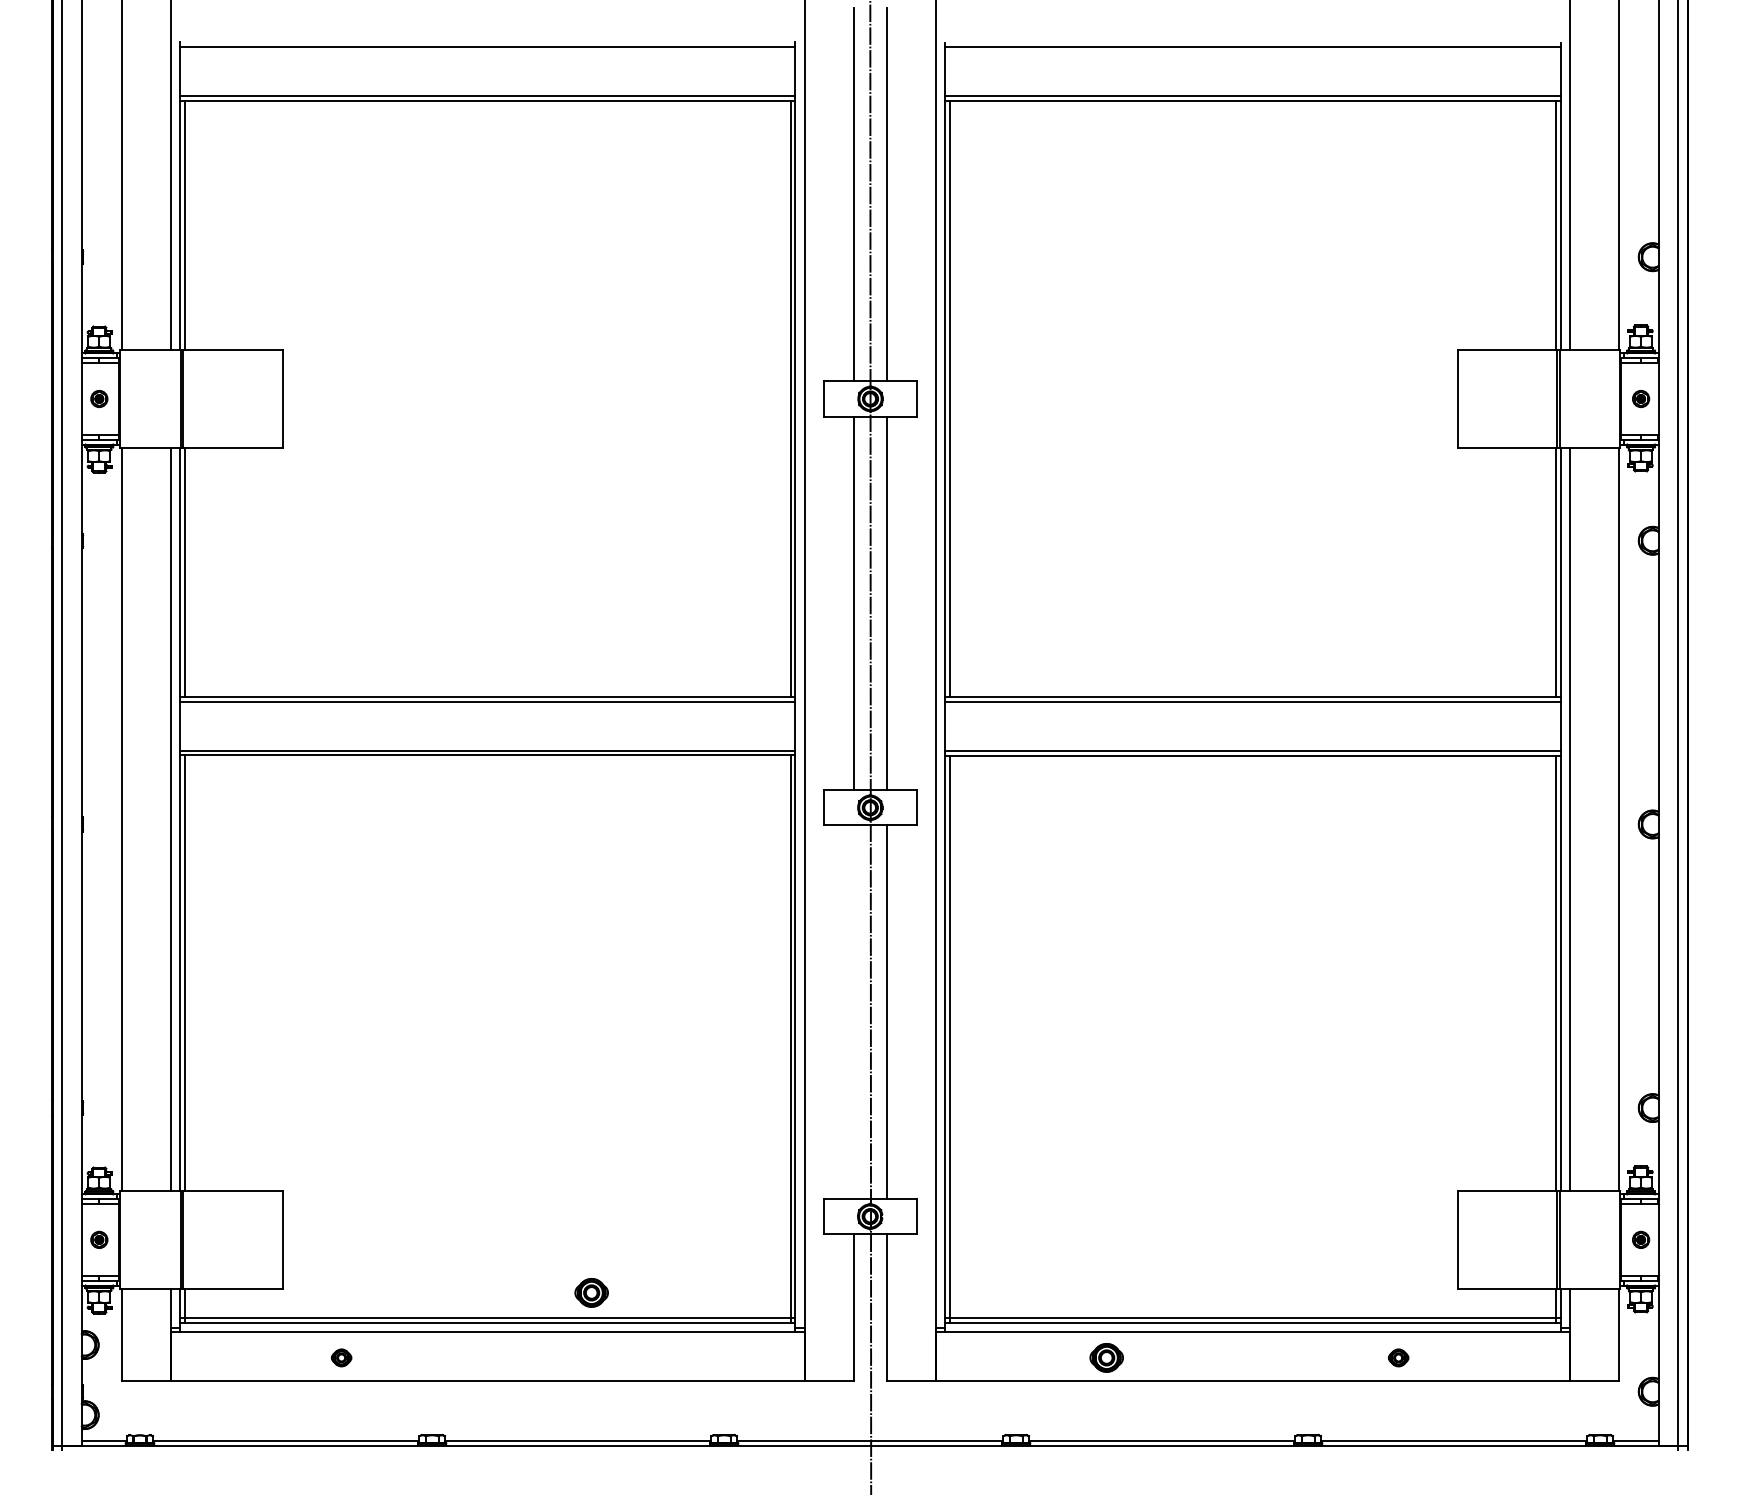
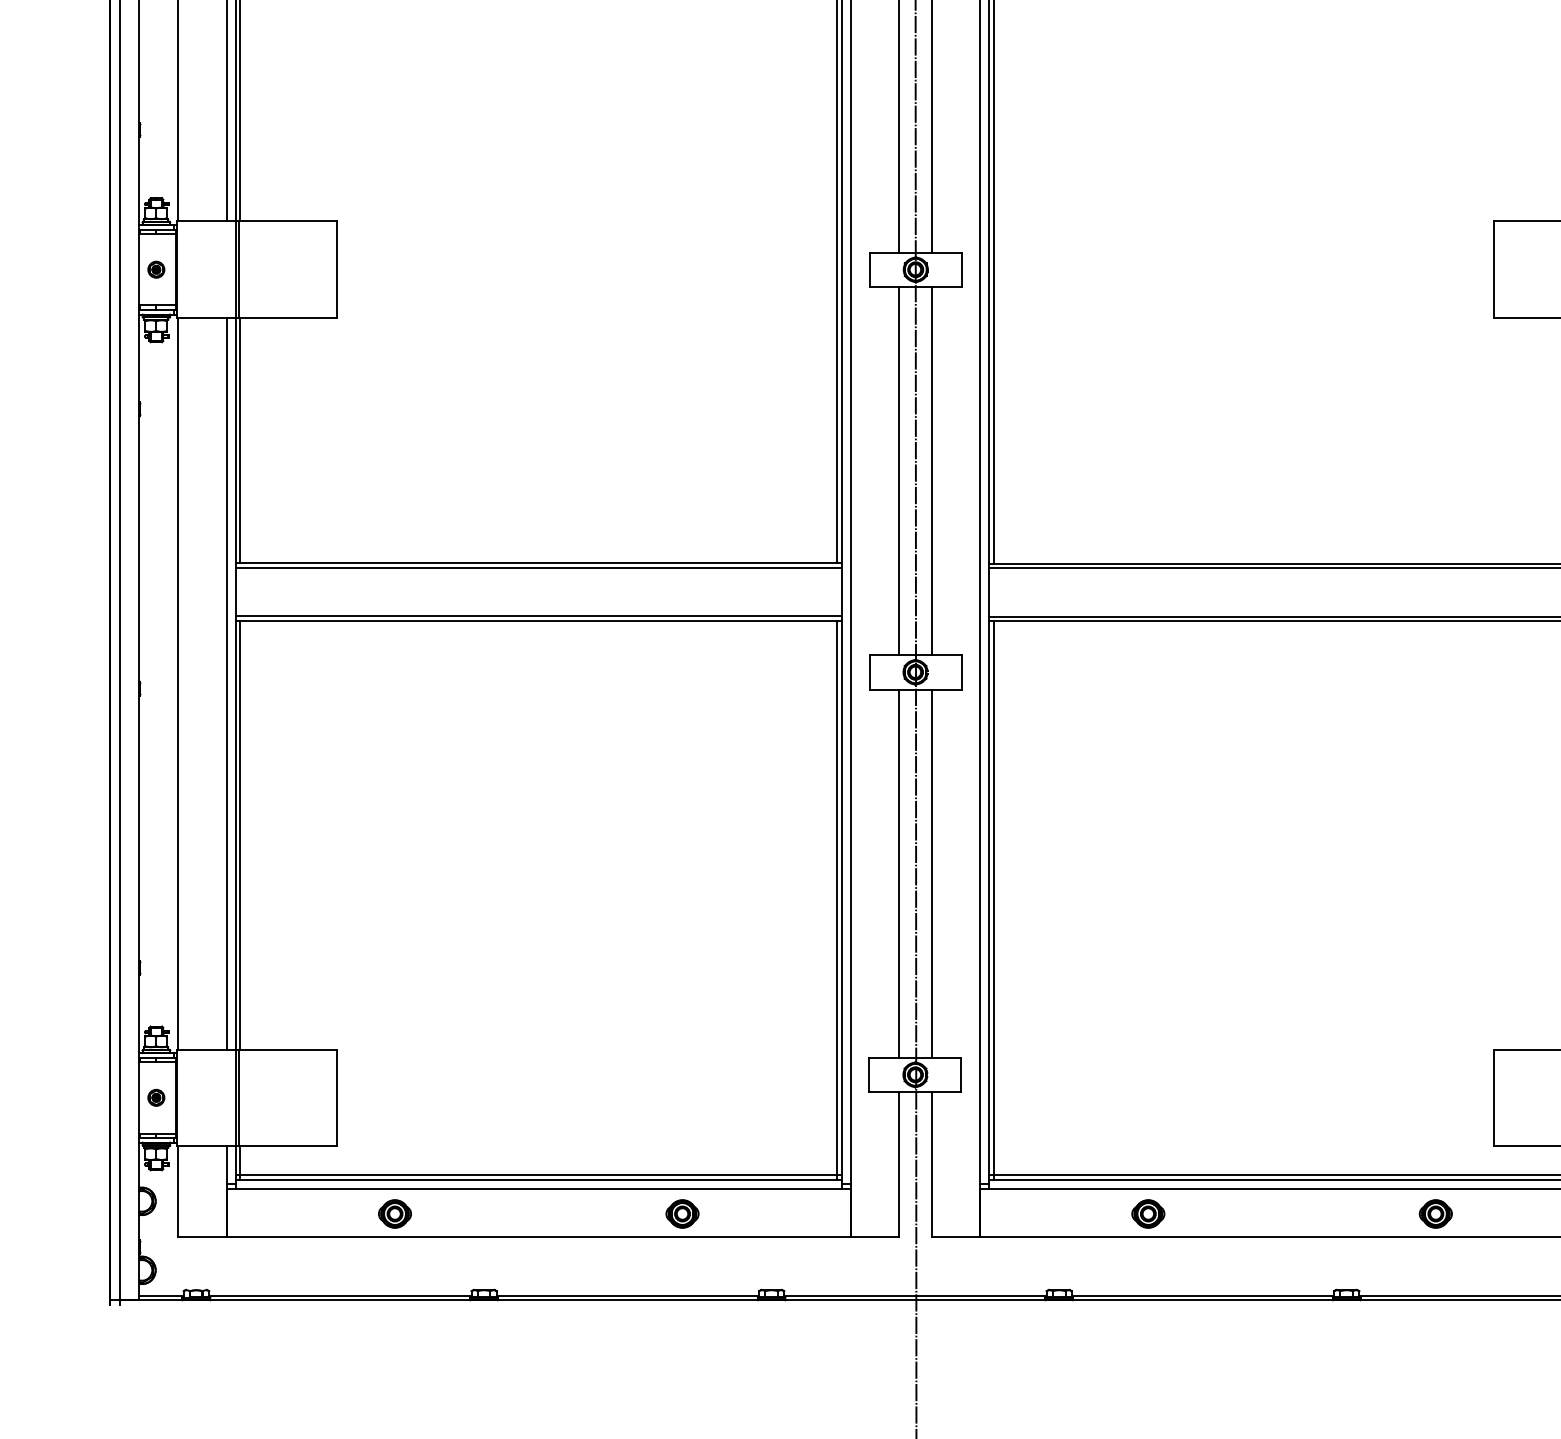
line: (853, 1012) -> (898, 873), added
part: (591, 1292) -> (682, 1213), moved
part: (341, 1357) -> (394, 1213), size x1.67
part: (1398, 1357) -> (1435, 1213), size x1.67

